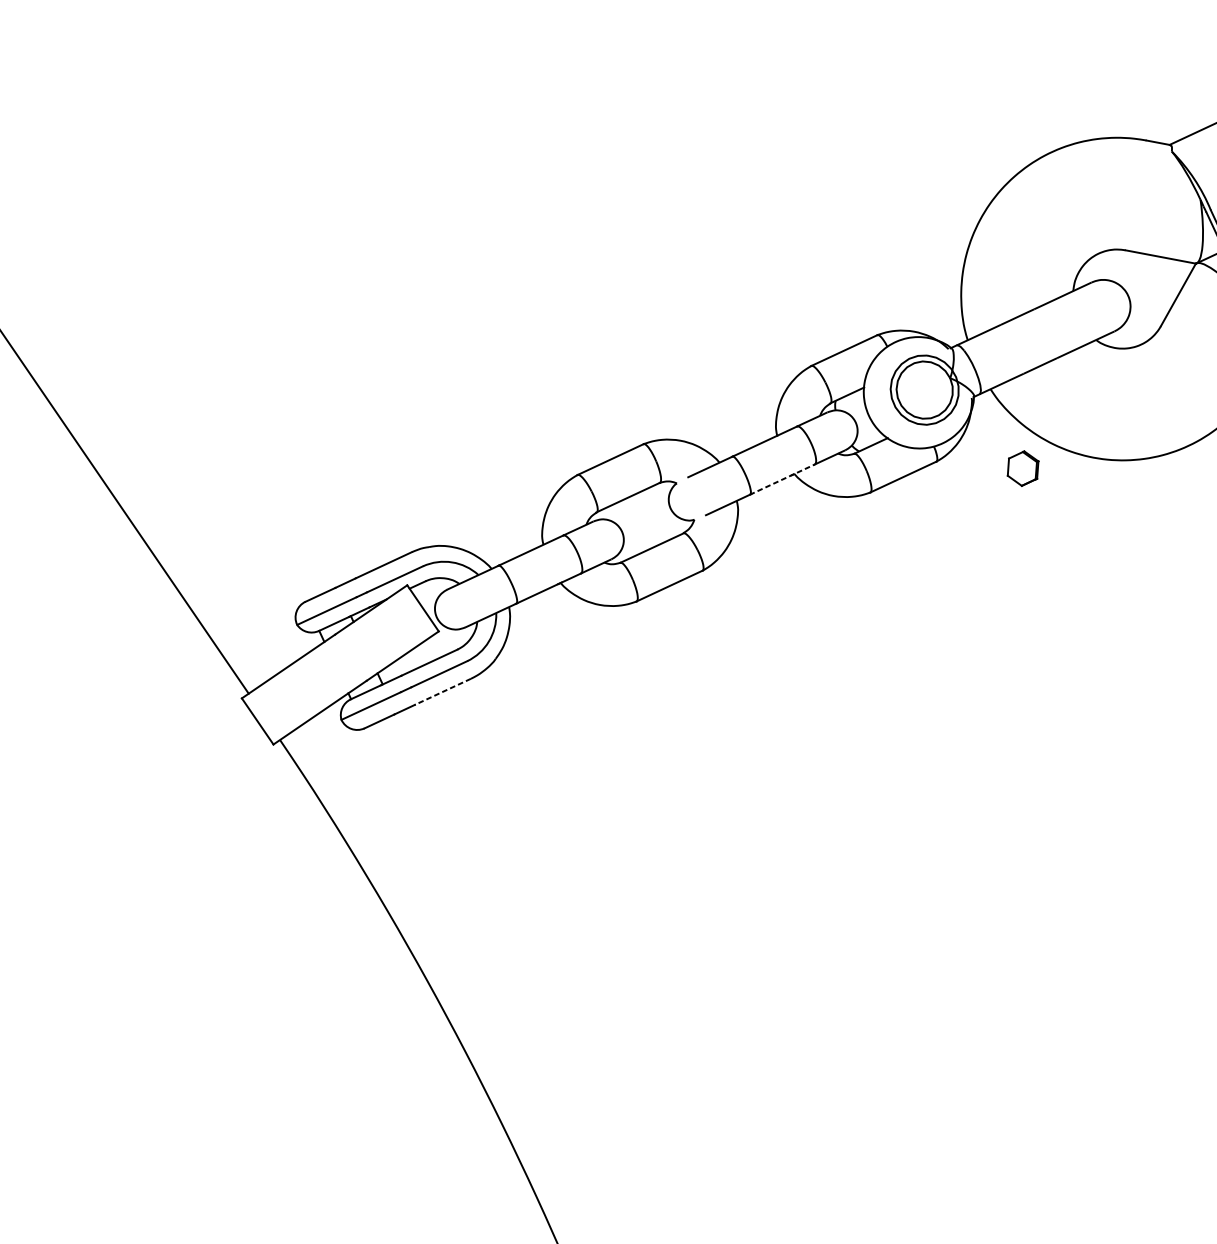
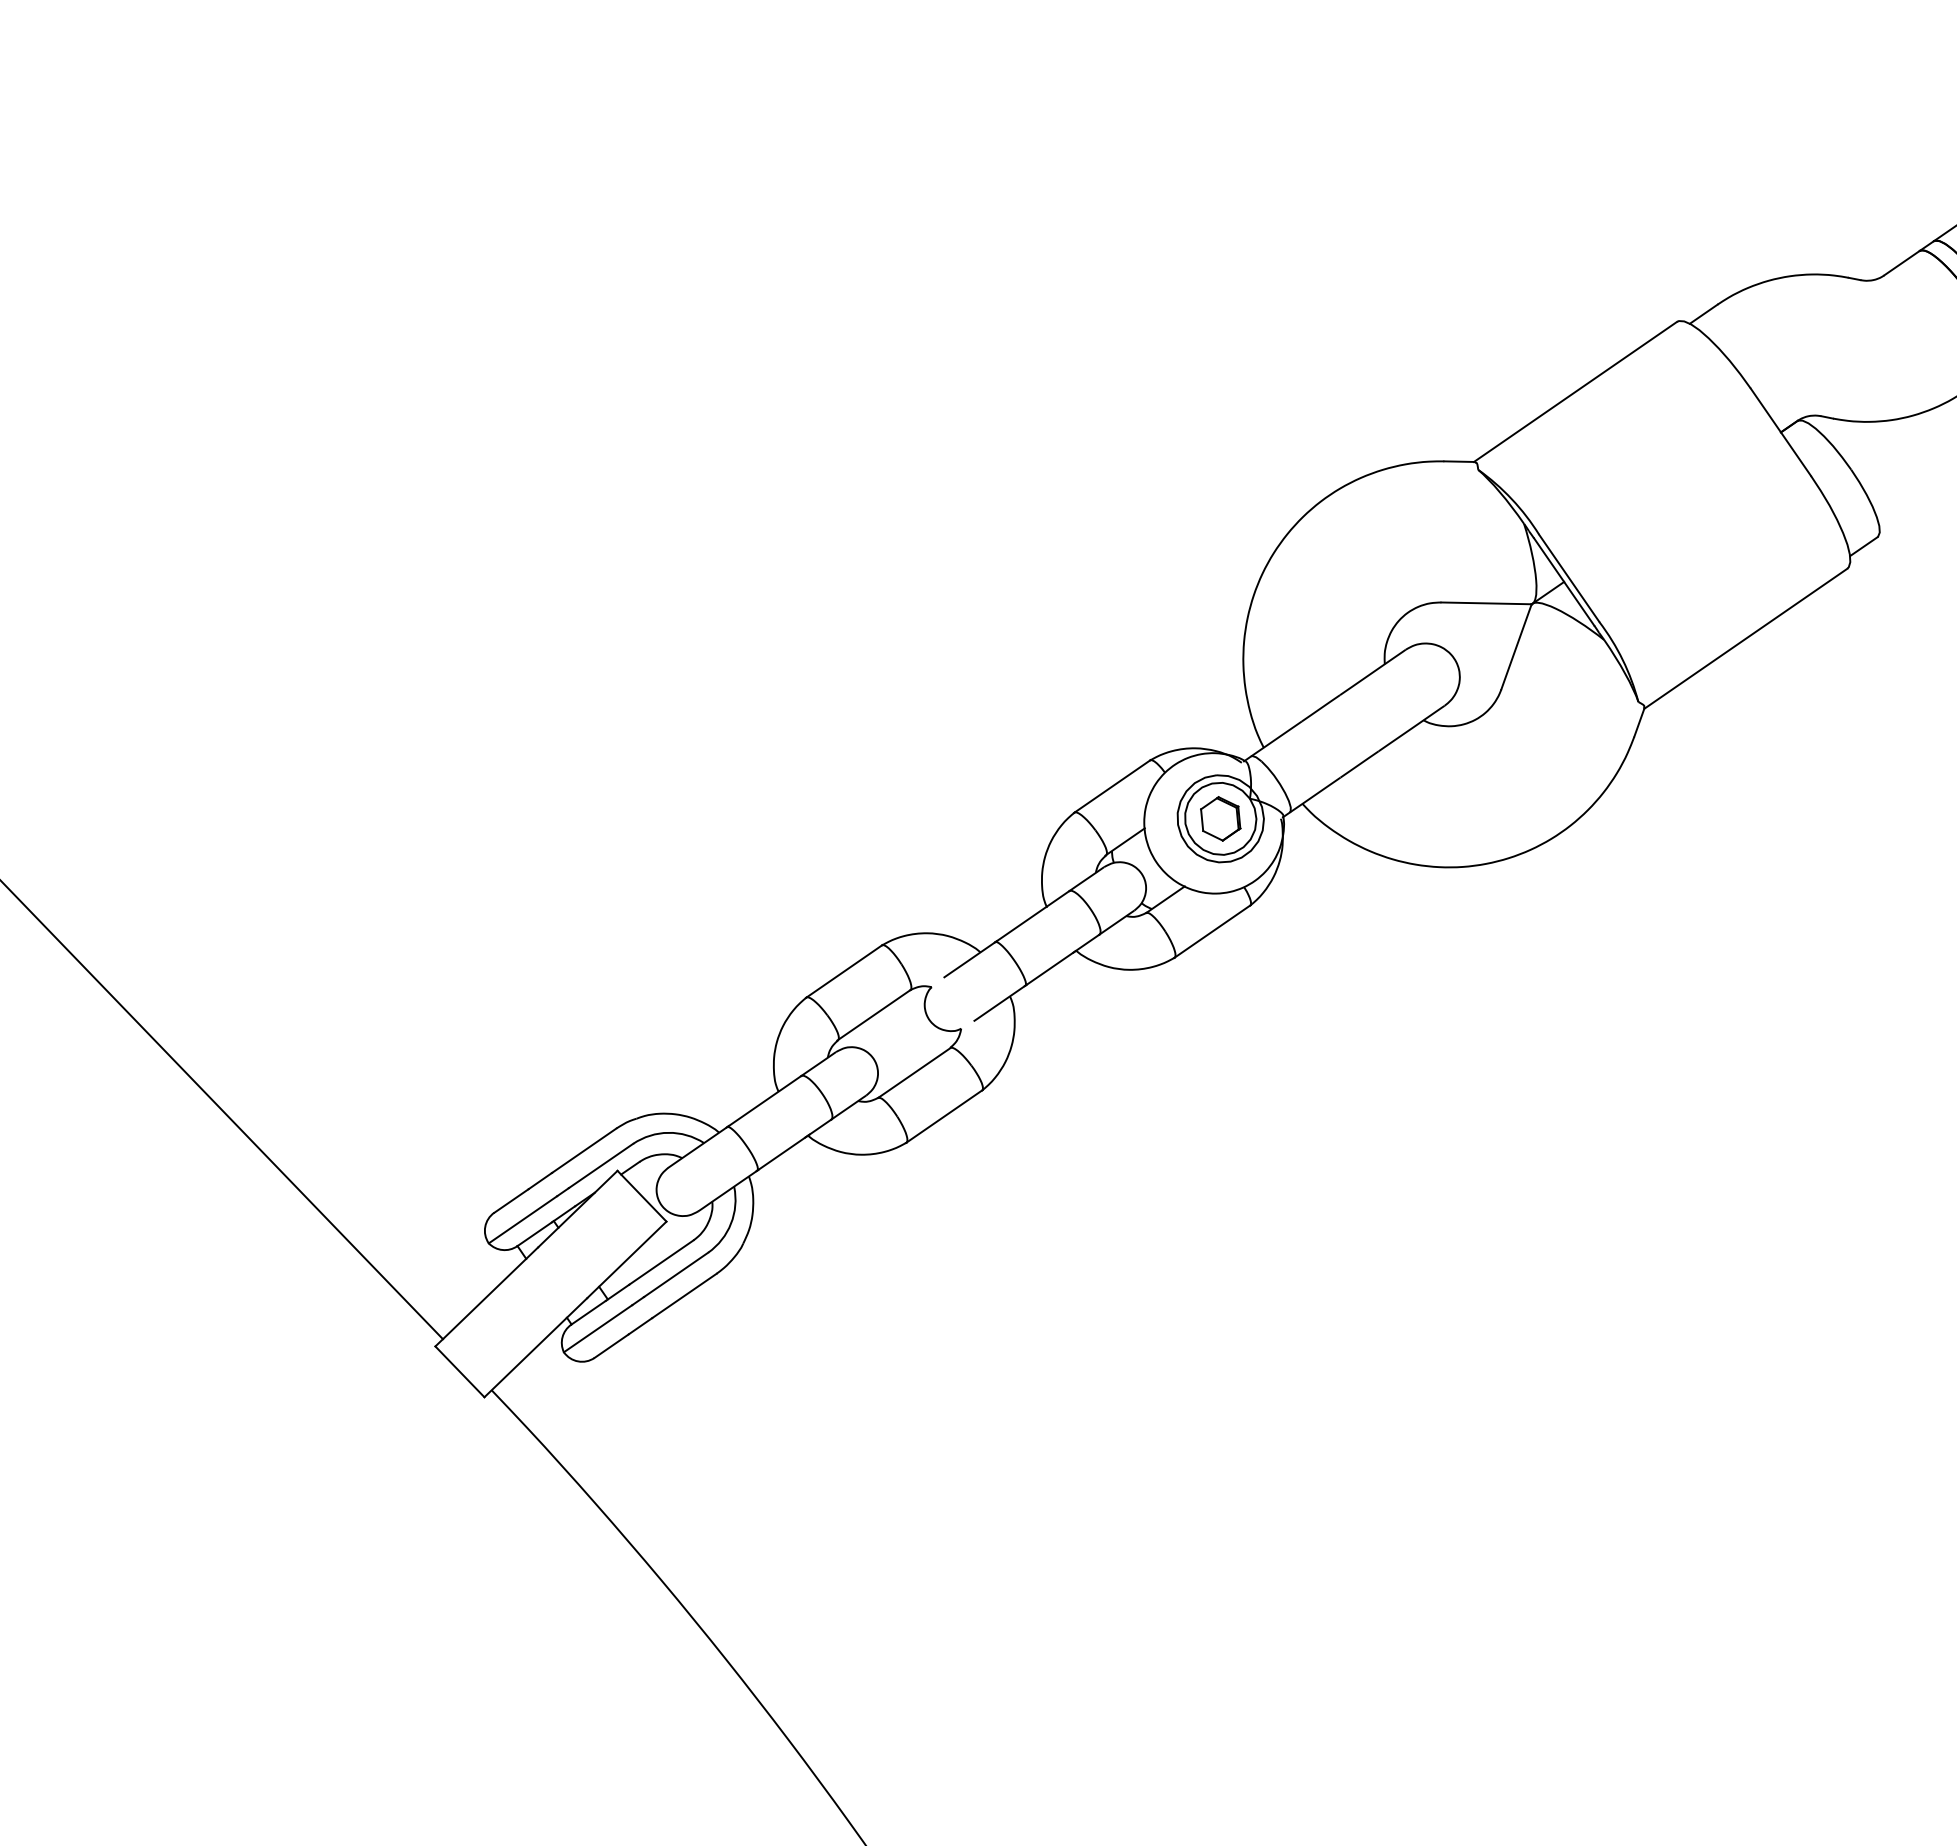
part: (1022, 468) -> (1220, 818), moved
line: (782, 479) -> (1062, 960), dashed -> solid
line: (442, 692) -> (683, 1296), dashed -> solid

